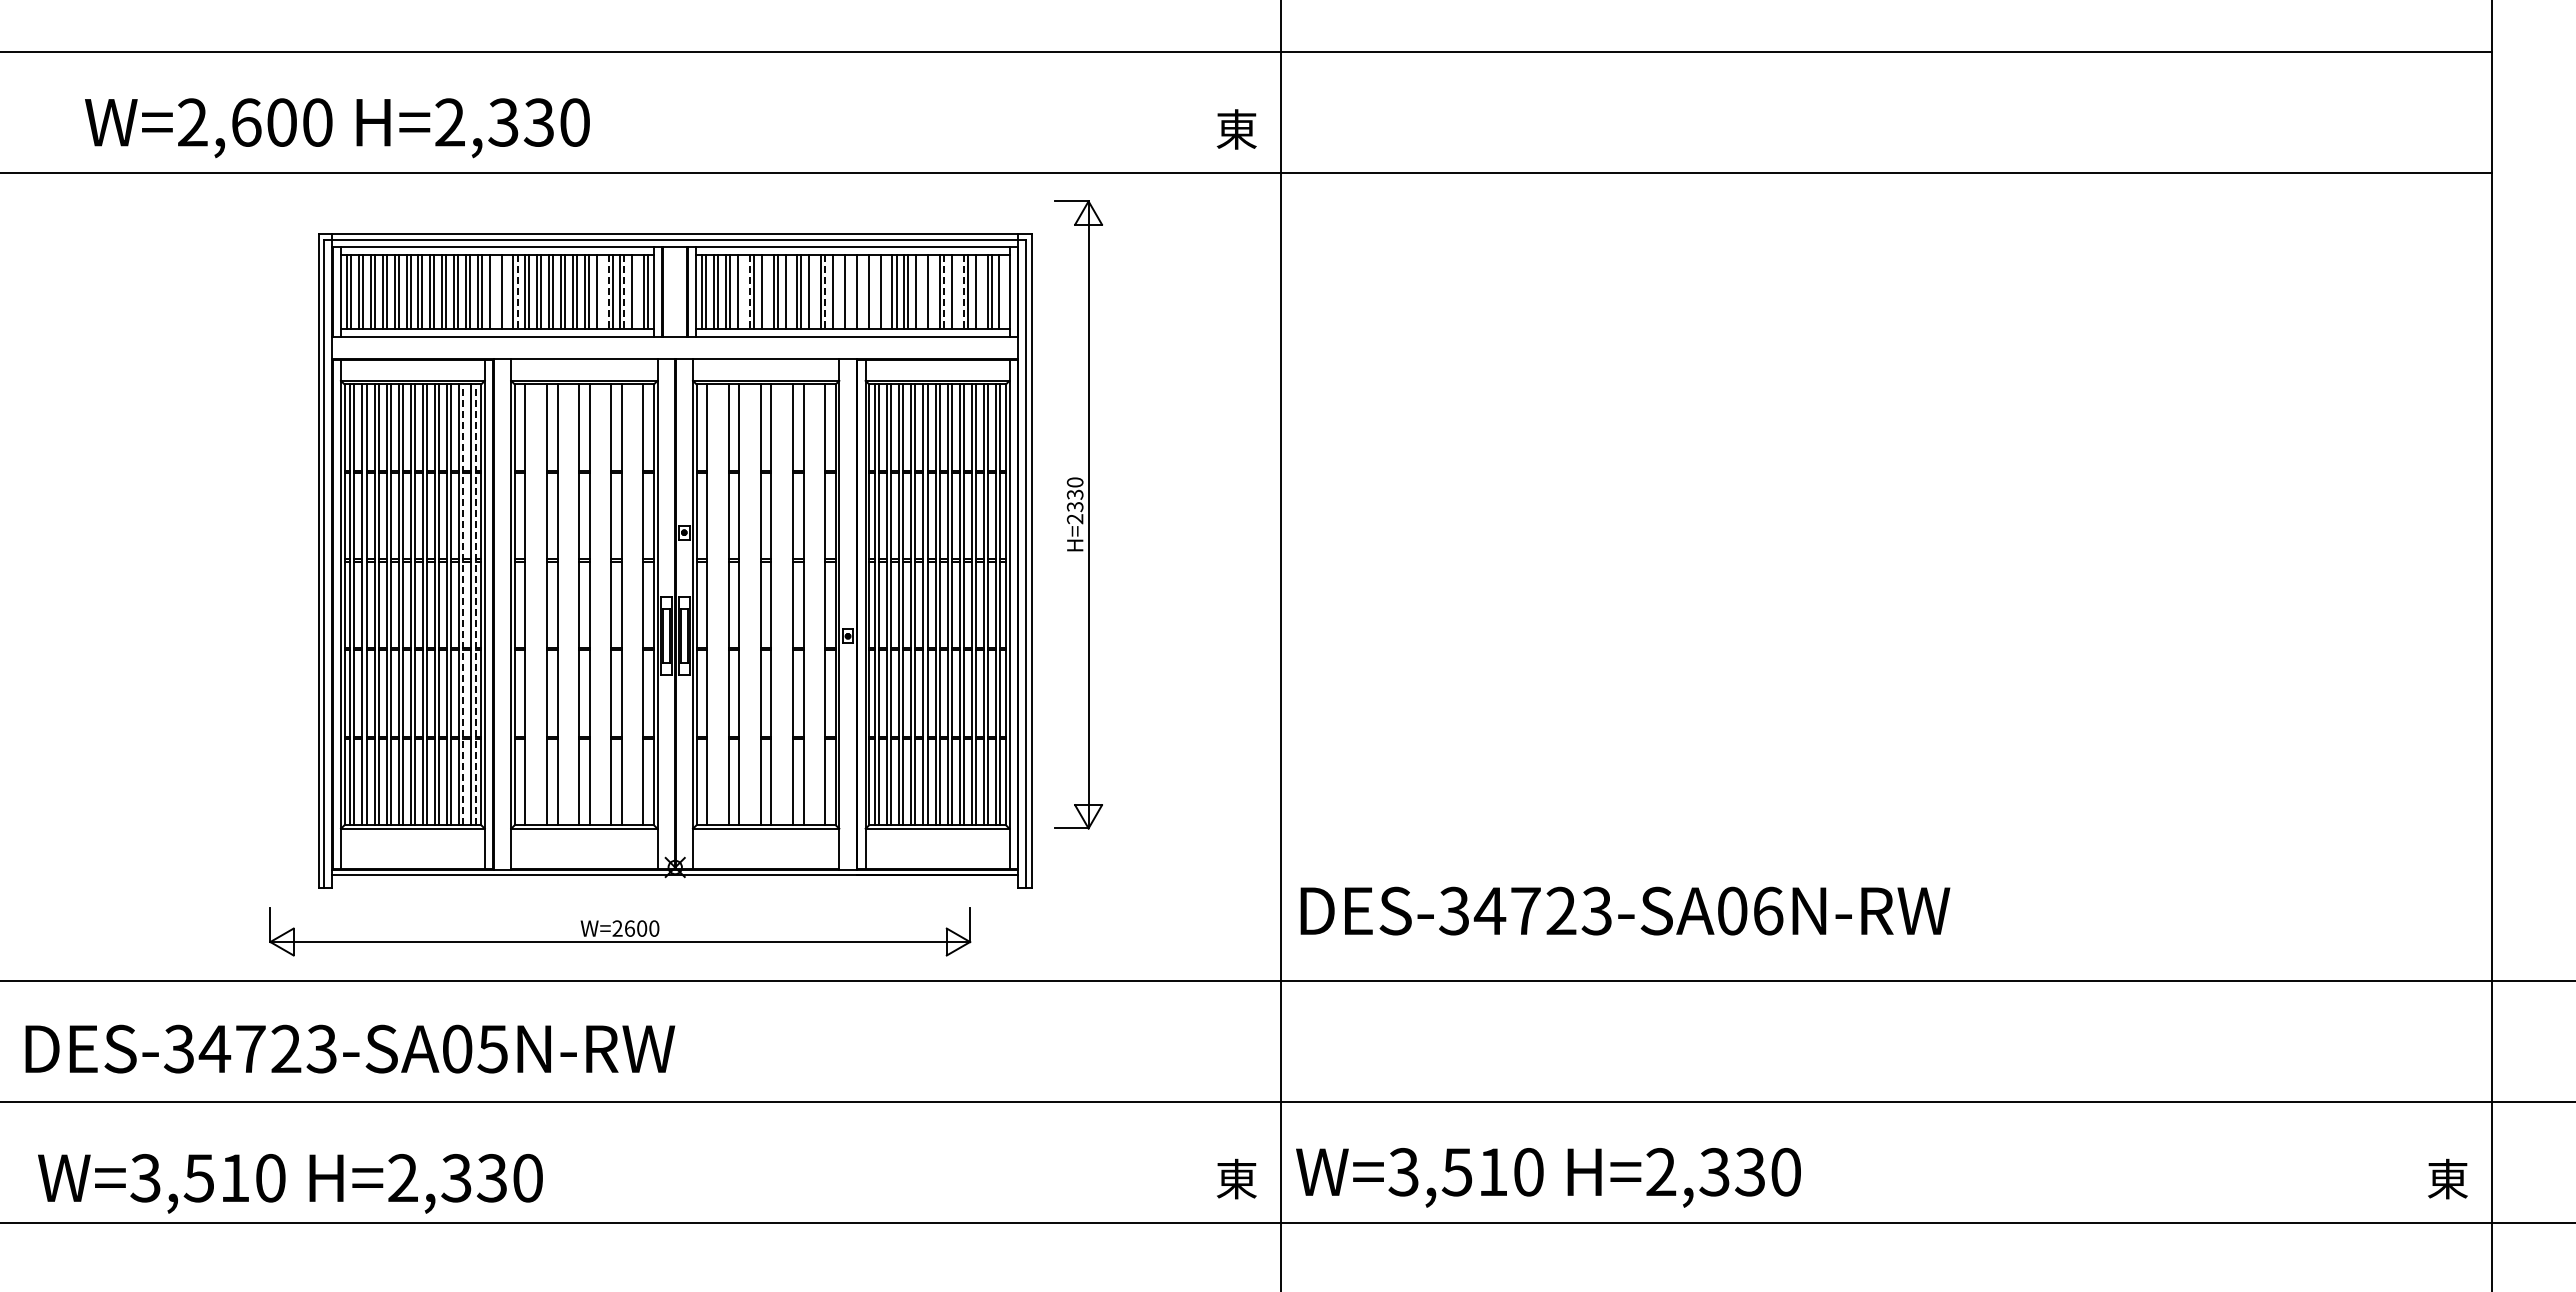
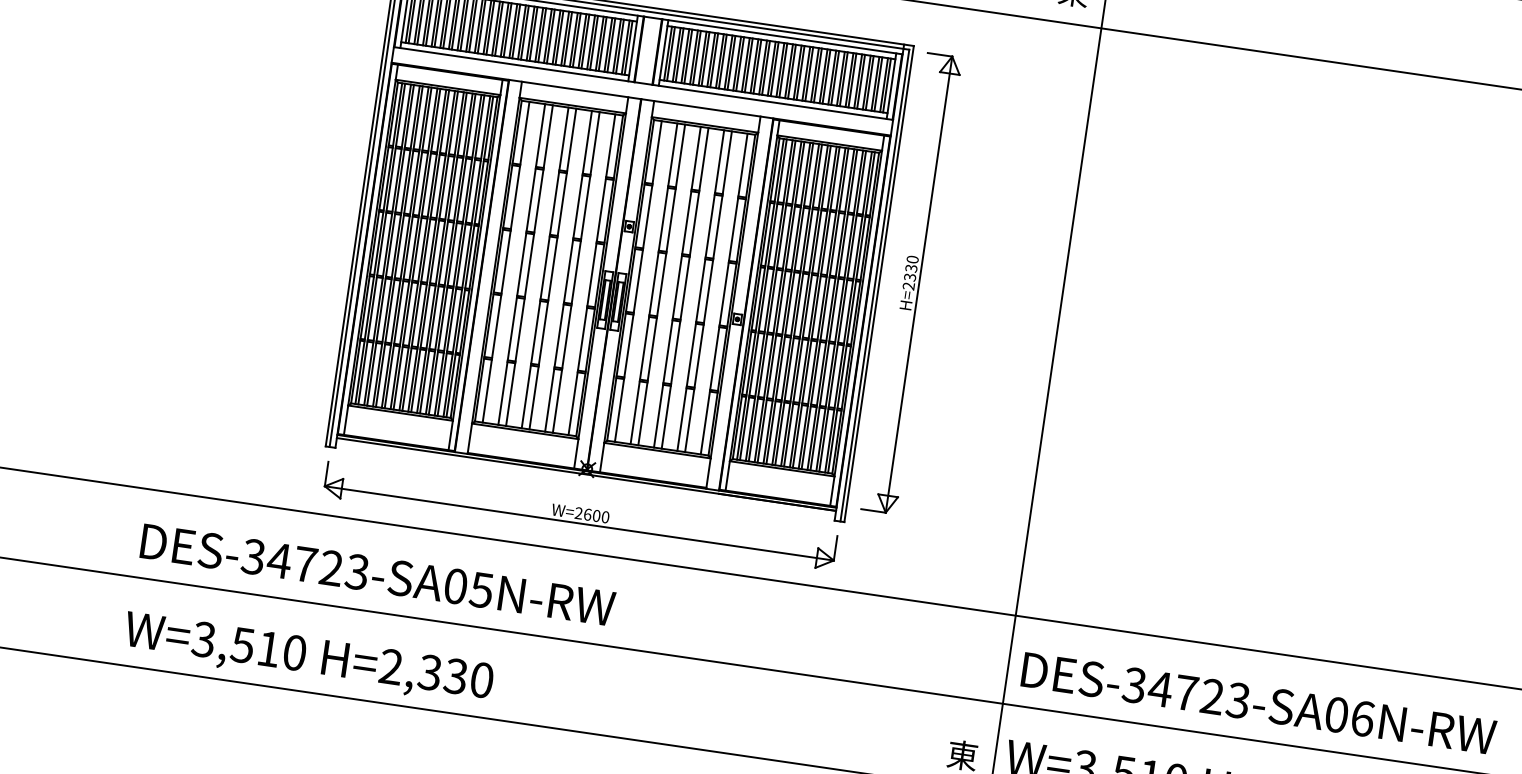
line: (493, 292) -> (516, 31), added
line: (505, 292) -> (524, 32), added
line: (517, 292) -> (533, 34), dashed -> solid
line: (600, 292) -> (593, 43), added
line: (608, 292) -> (599, 43), dashed -> solid
line: (624, 292) -> (611, 45), dashed -> solid
line: (636, 292) -> (620, 46), added
line: (742, 292) -> (697, 58), added
line: (749, 292) -> (702, 58), dashed -> solid
line: (765, 292) -> (713, 60), added
line: (789, 292) -> (731, 63), added
line: (813, 292) -> (748, 65), added
line: (825, 292) -> (757, 66), dashed -> solid
line: (837, 292) -> (766, 68), added
line: (849, 292) -> (775, 69), added
line: (860, 292) -> (783, 70), added
line: (872, 292) -> (791, 71), added
line: (884, 292) -> (800, 73), added
line: (920, 292) -> (826, 76), added
line: (932, 292) -> (835, 78), added
line: (944, 292) -> (844, 79), dashed -> solid
line: (955, 292) -> (852, 80), added
line: (963, 292) -> (857, 81), dashed -> solid
line: (979, 292) -> (869, 83), added
line: (1003, 292) -> (887, 85), added
part: (1078, 514) -> (911, 283), moved
line: (463, 604) -> (461, 255), dashed -> solid
line: (475, 604) -> (469, 256), dashed -> solid
text: (1625, 910) -> (1259, 703), moved
part: (620, 931) -> (580, 515), moved
text: (350, 1048) -> (378, 574), moved
text: (290, 1183) -> (308, 658), moved

